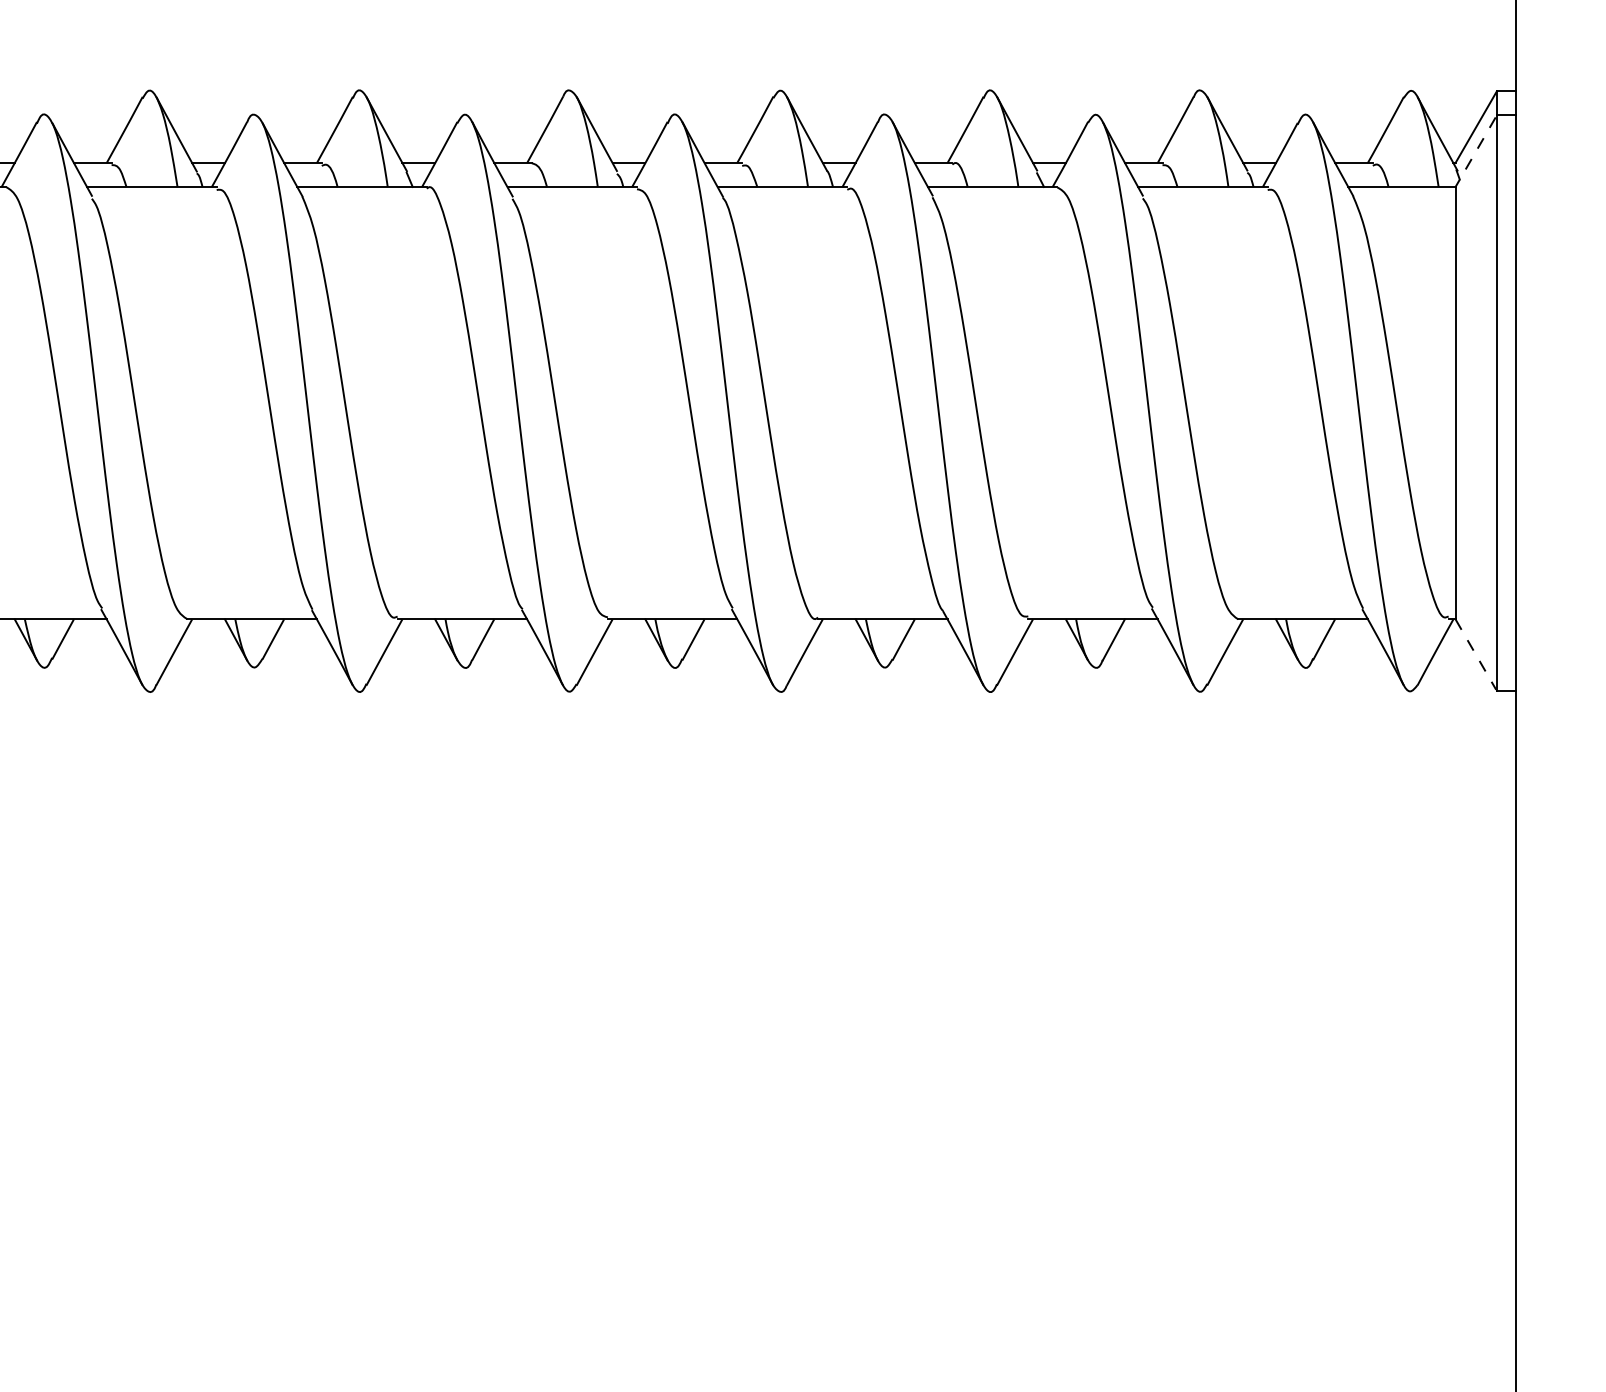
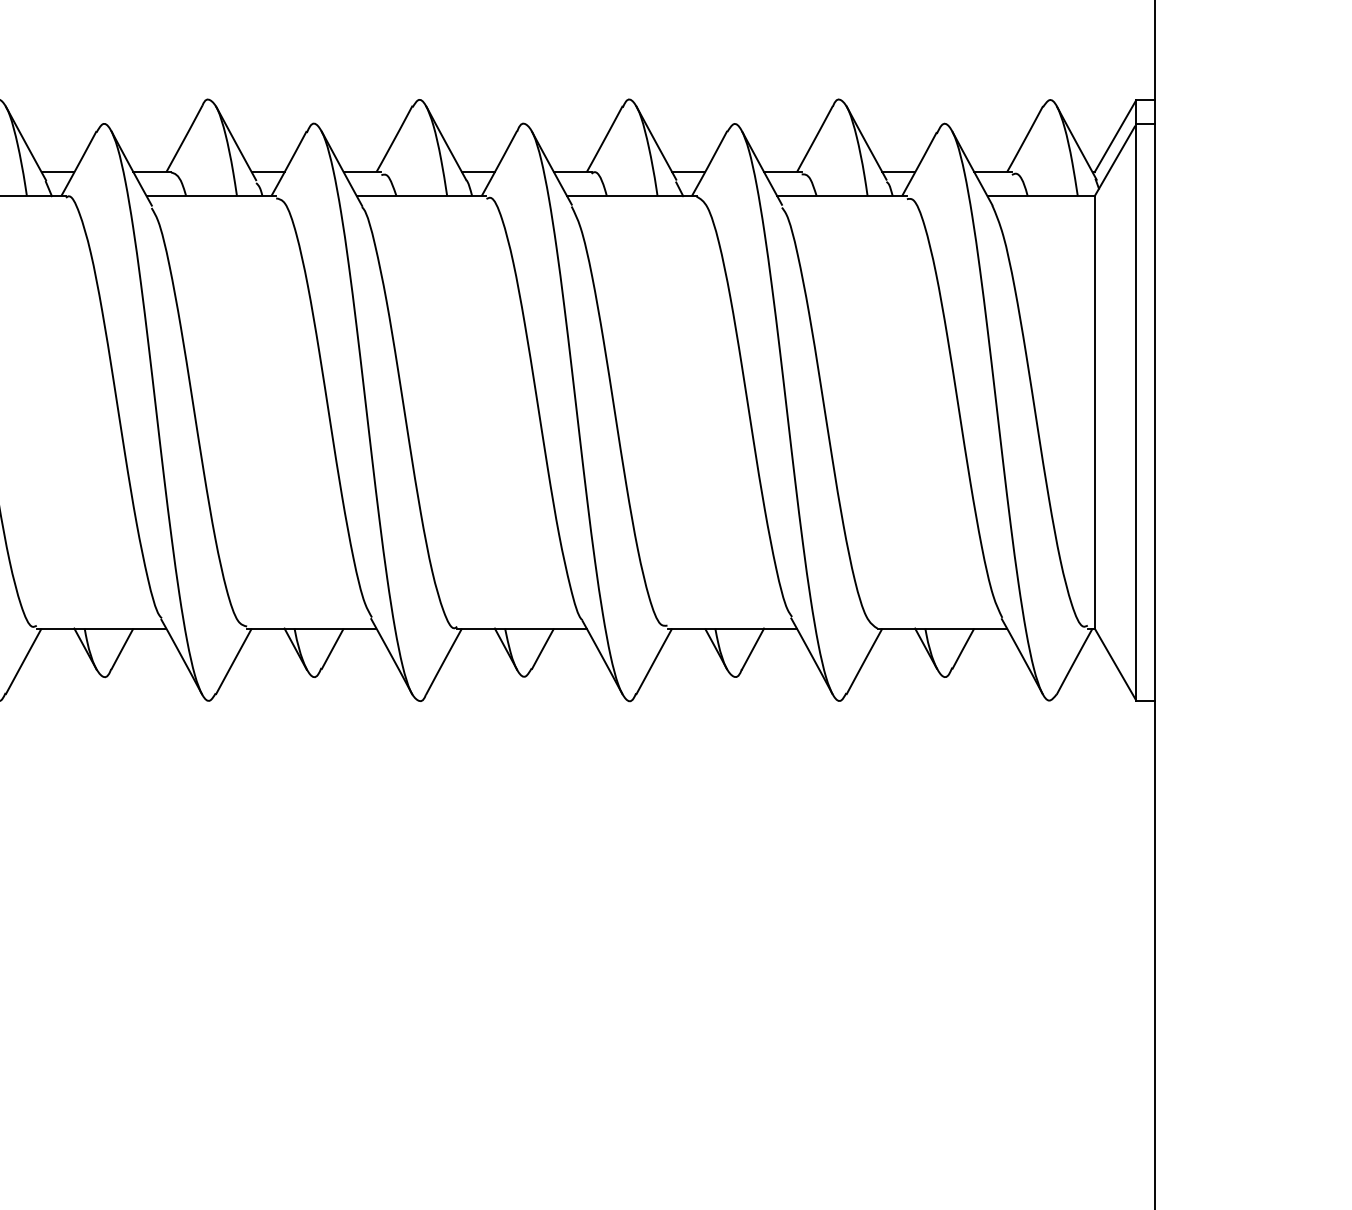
line: (1475, 152) -> (1114, 161), dashed -> solid
line: (1475, 654) -> (1114, 663), dashed -> solid

